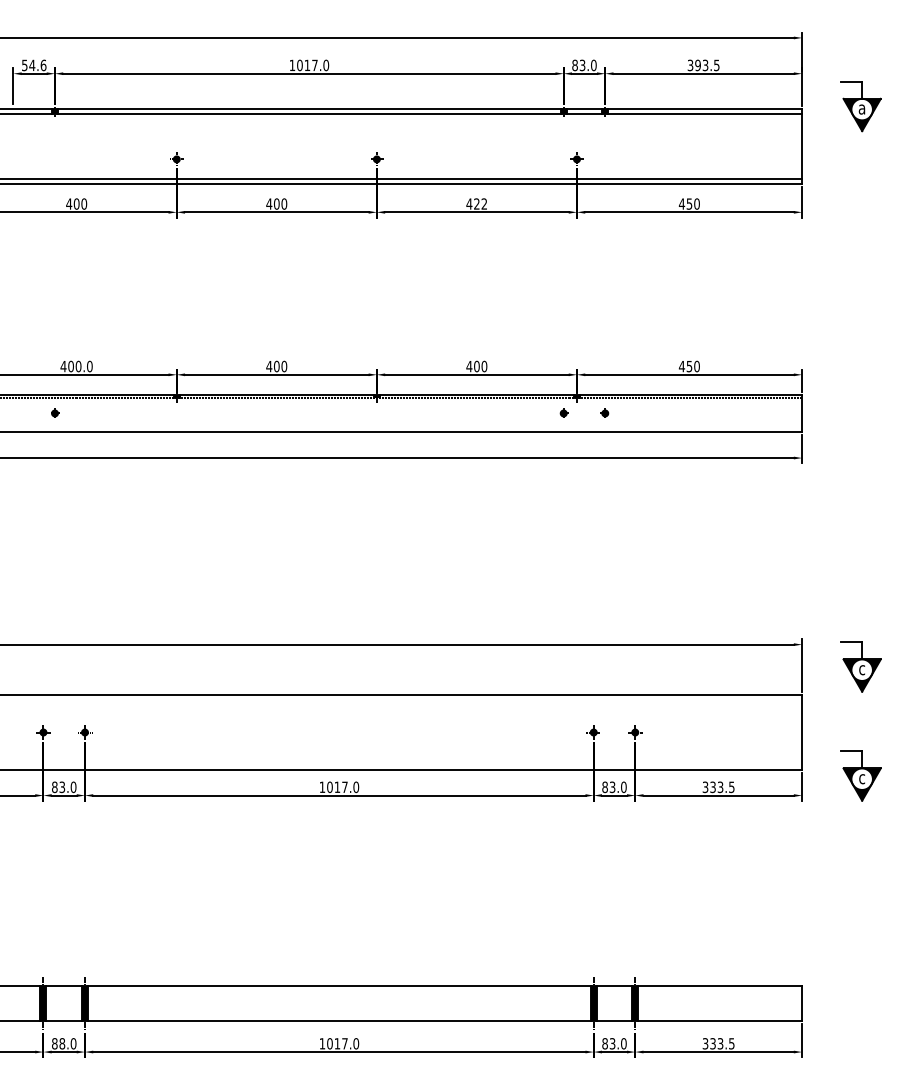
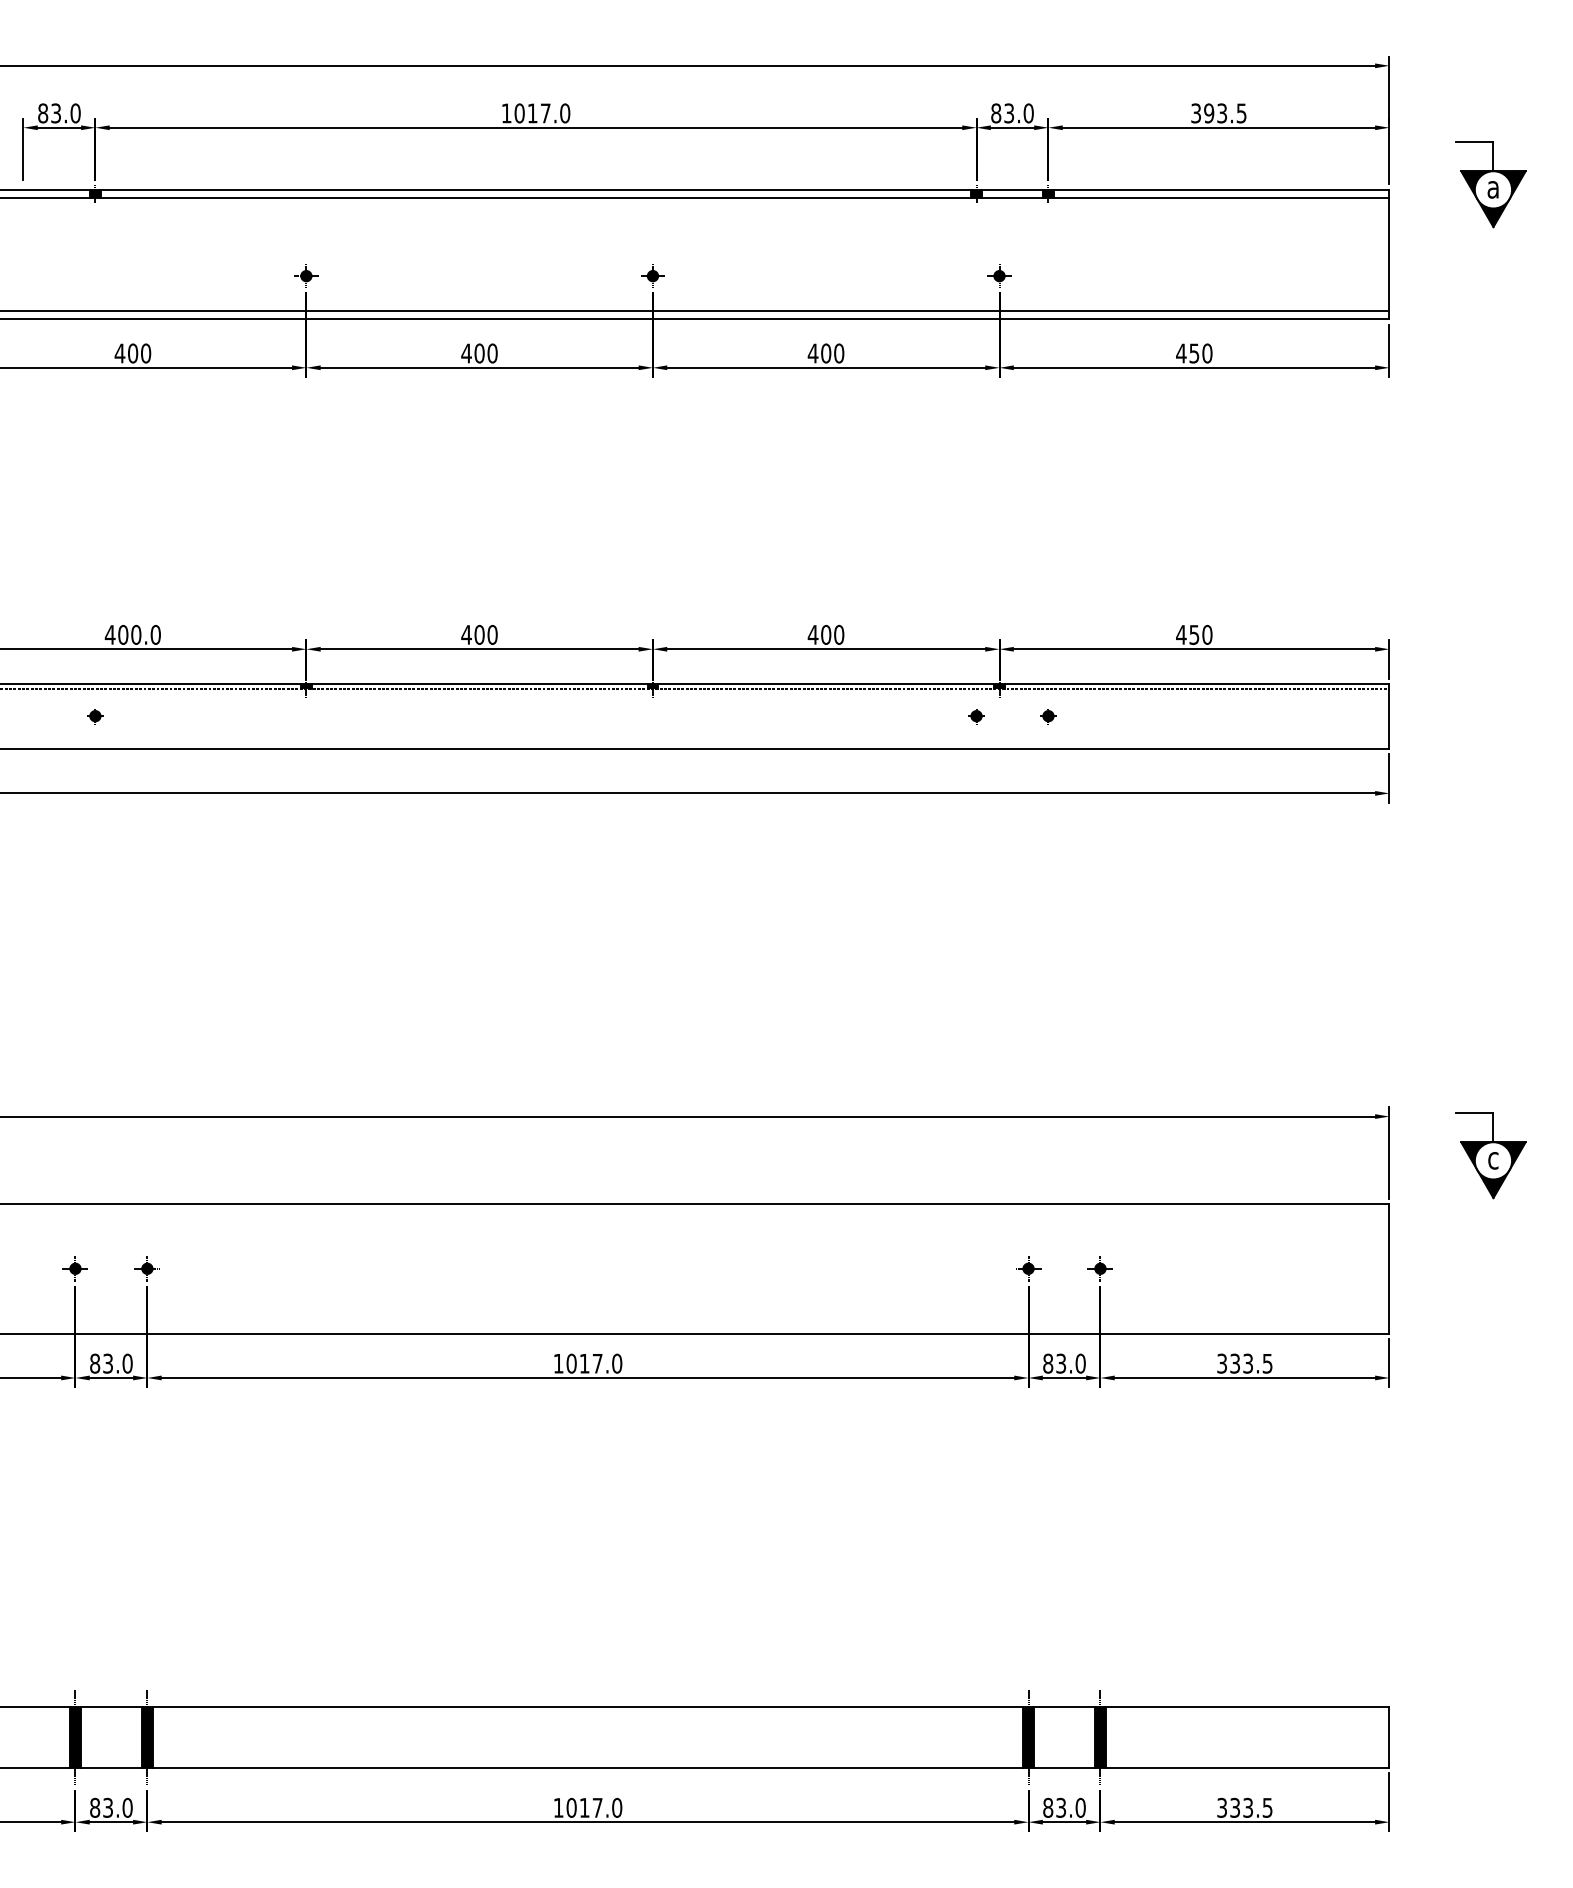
text: (34, 65) -> (59, 113), 54.6 -> 83.0
text: (480, 203) -> (832, 352), 422 -> 400
part: (860, 775) -> (1490, 1343), removed
text: (62, 1043) -> (108, 1807), 88.0 -> 83.0

